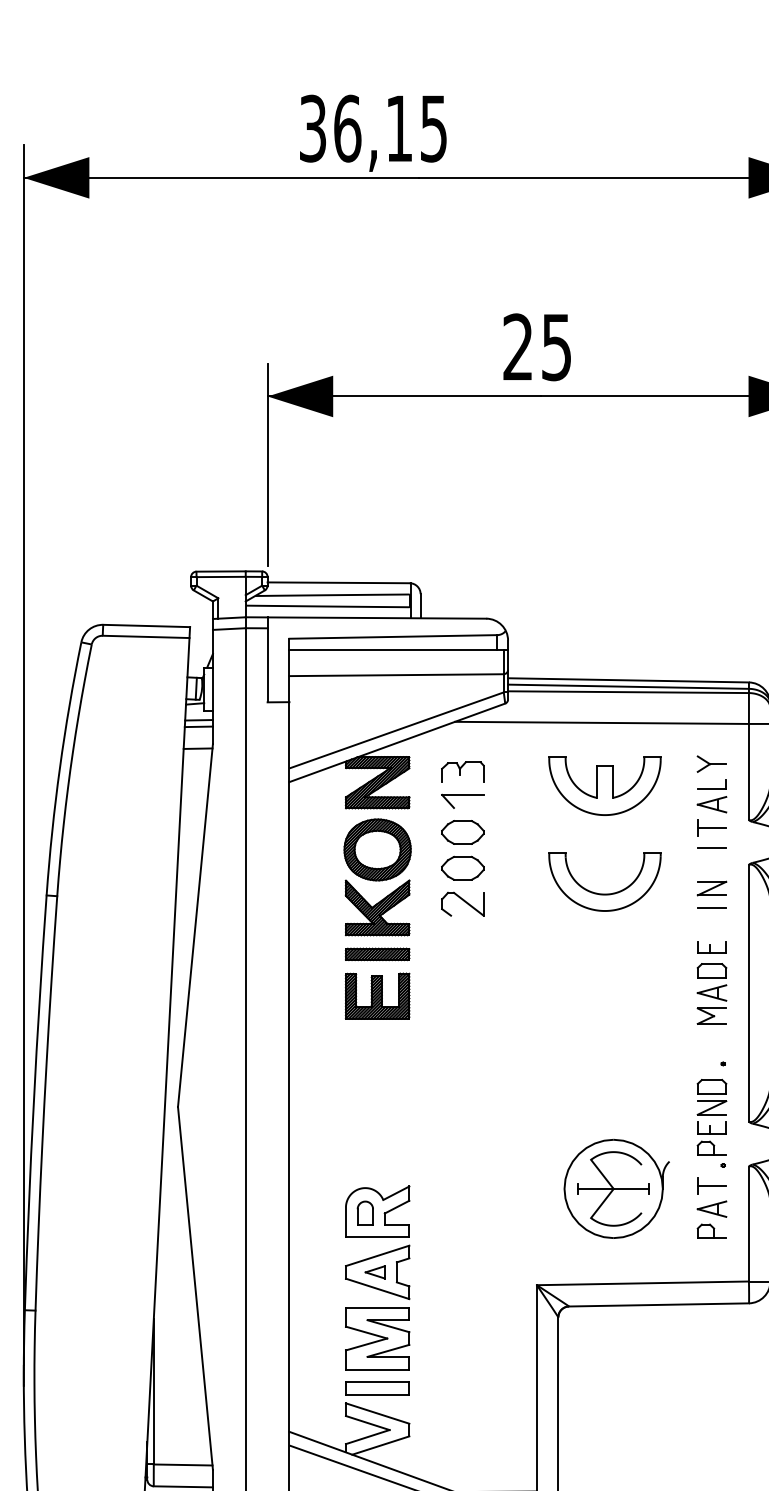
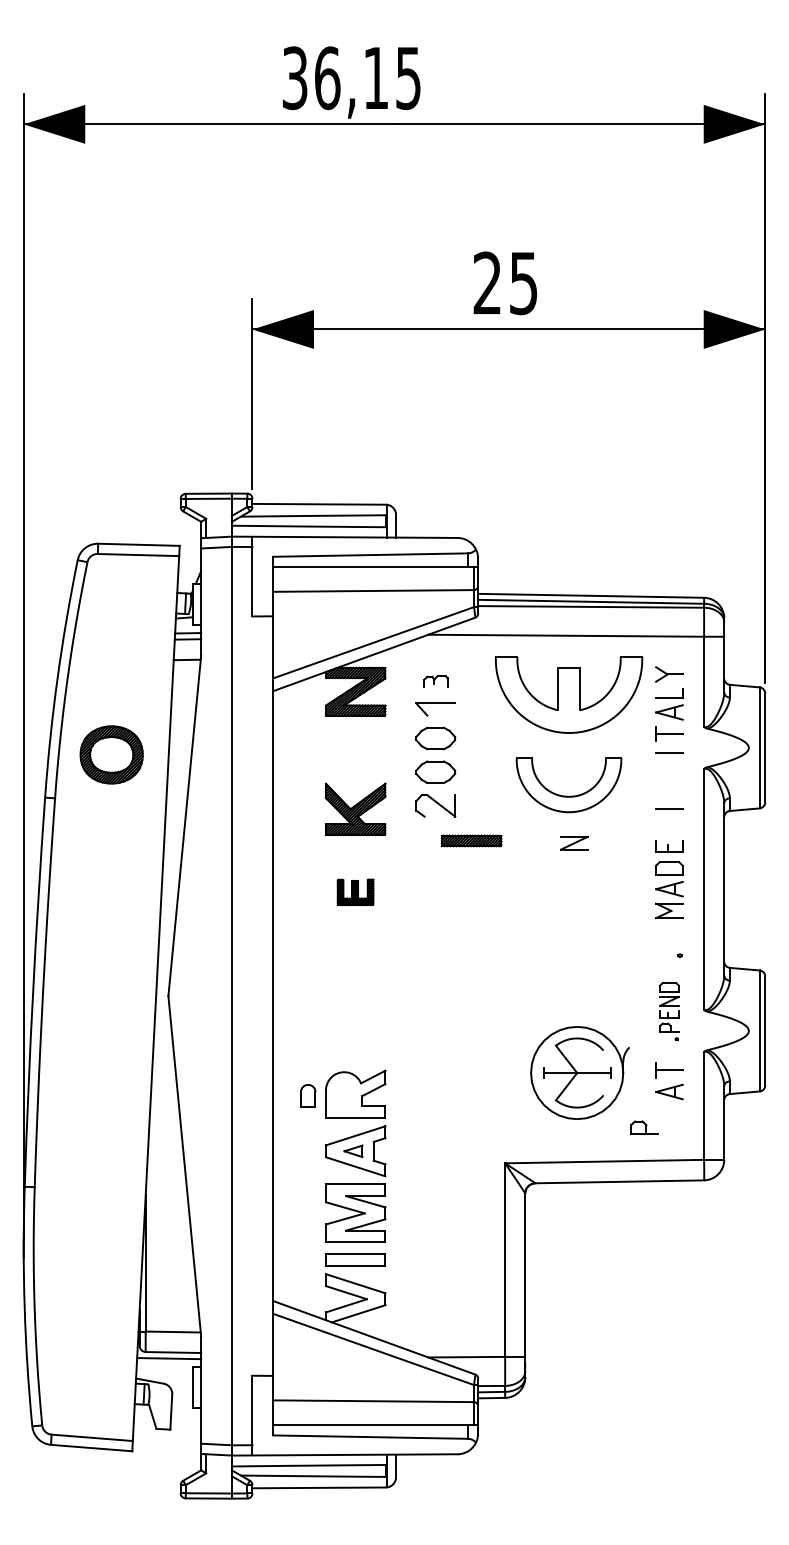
part: (462, 771) -> (435, 681), size x0.6
part: (604, 786) -> (568, 695), size x1.4
part: (377, 849) -> (111, 754), moved
part: (712, 887) -> (574, 842), moved
part: (377, 953) -> (471, 840), moved
part: (377, 996) -> (355, 892), size x0.6
part: (712, 1123) -> (669, 1011), size x0.7
part: (365, 1212) -> (308, 1095), moved
part: (712, 1231) -> (644, 1127), moved

